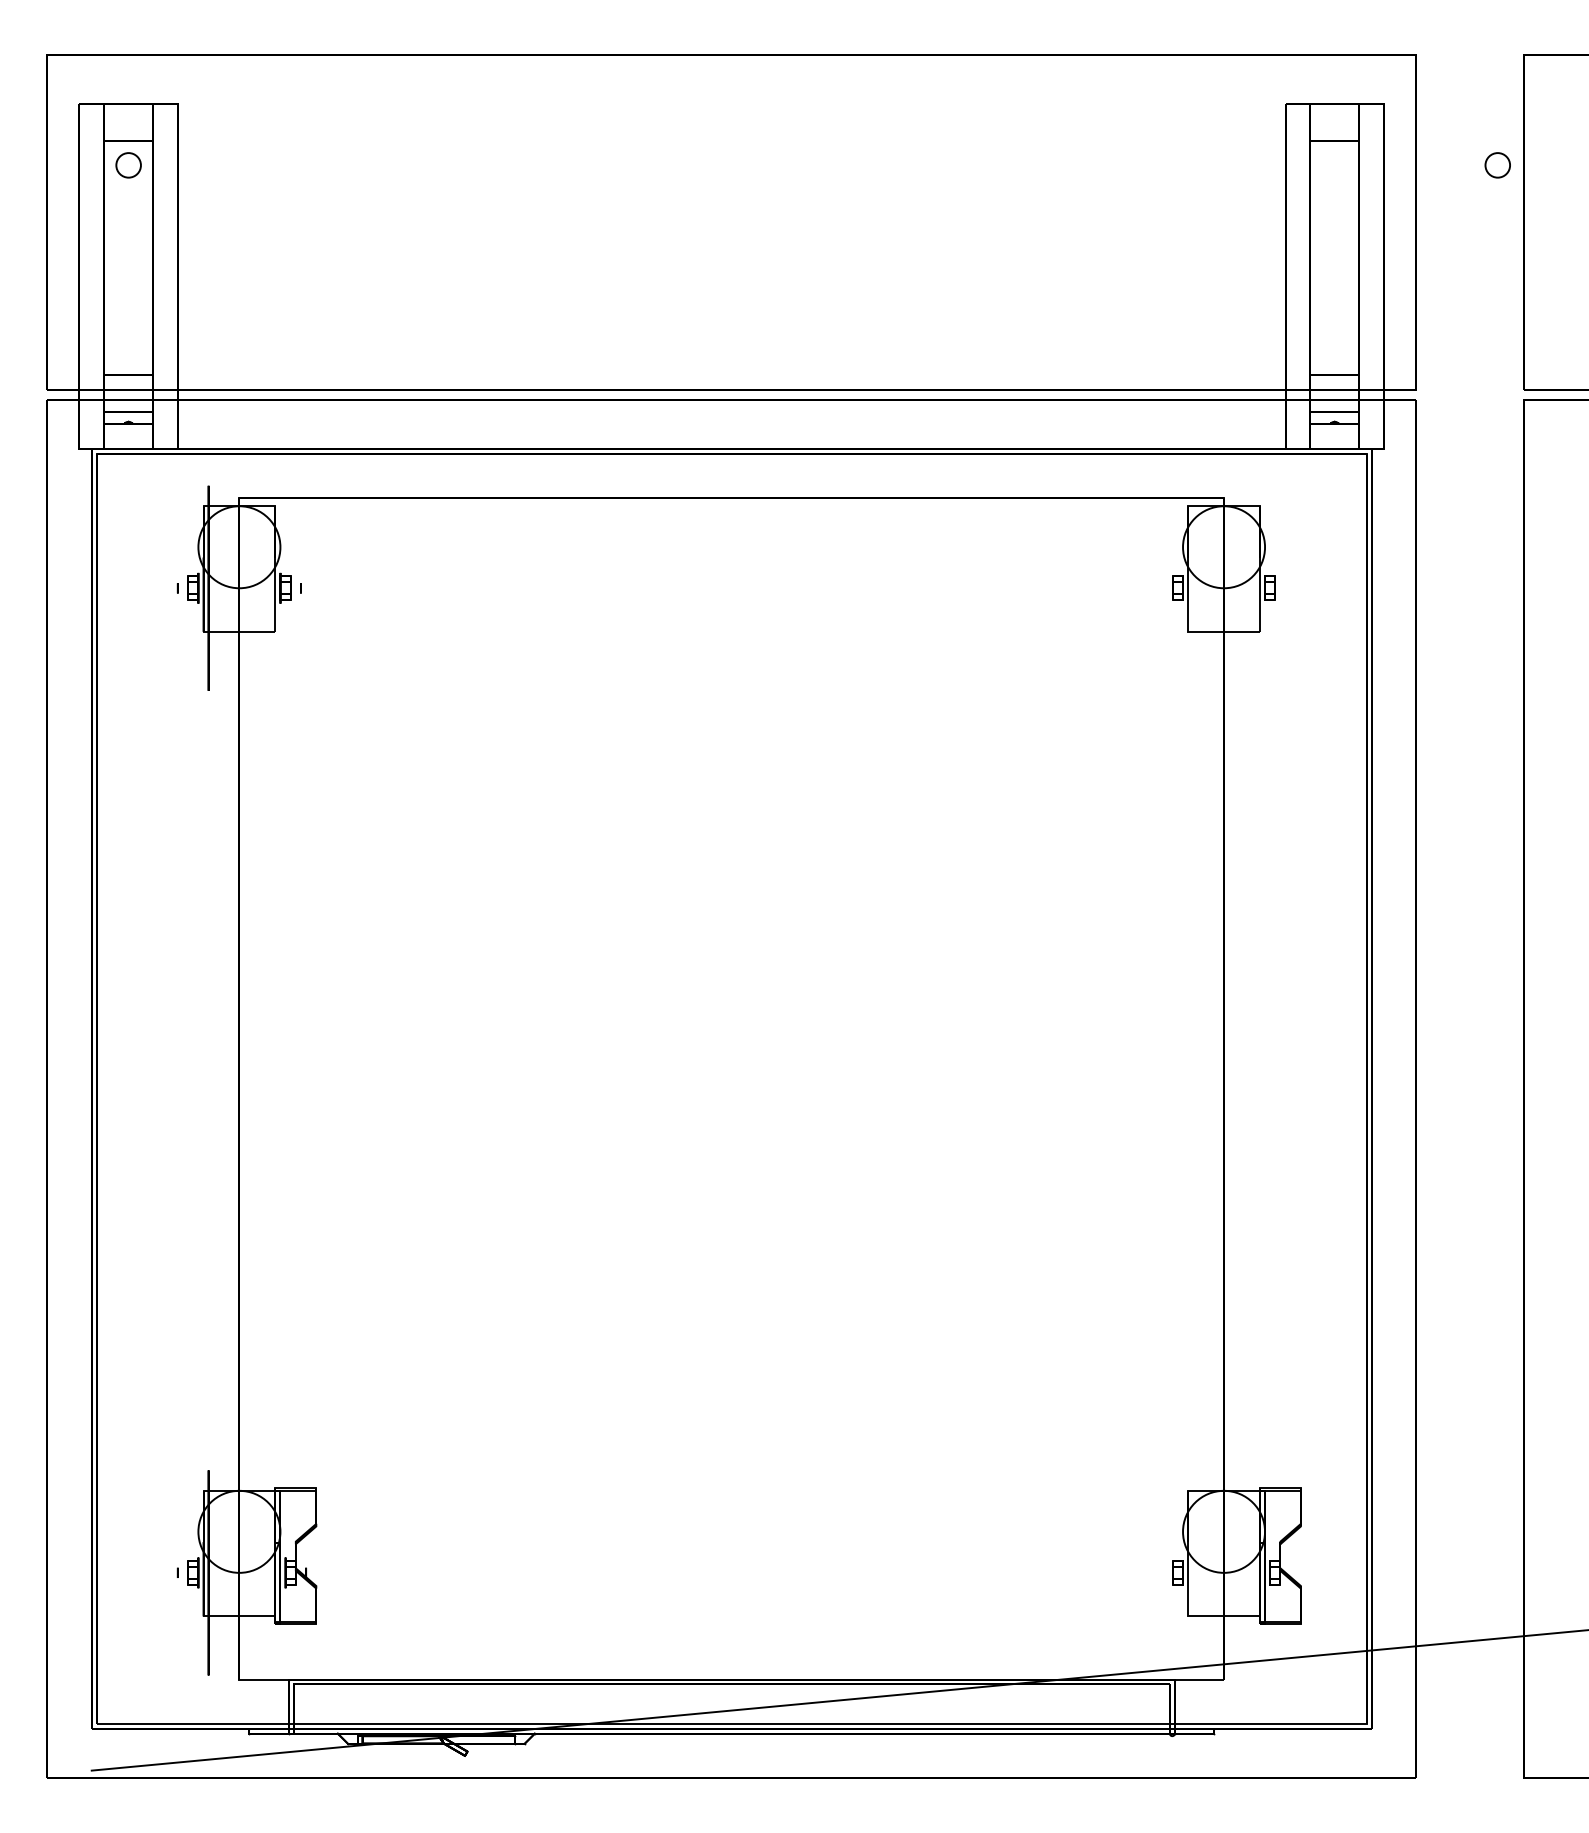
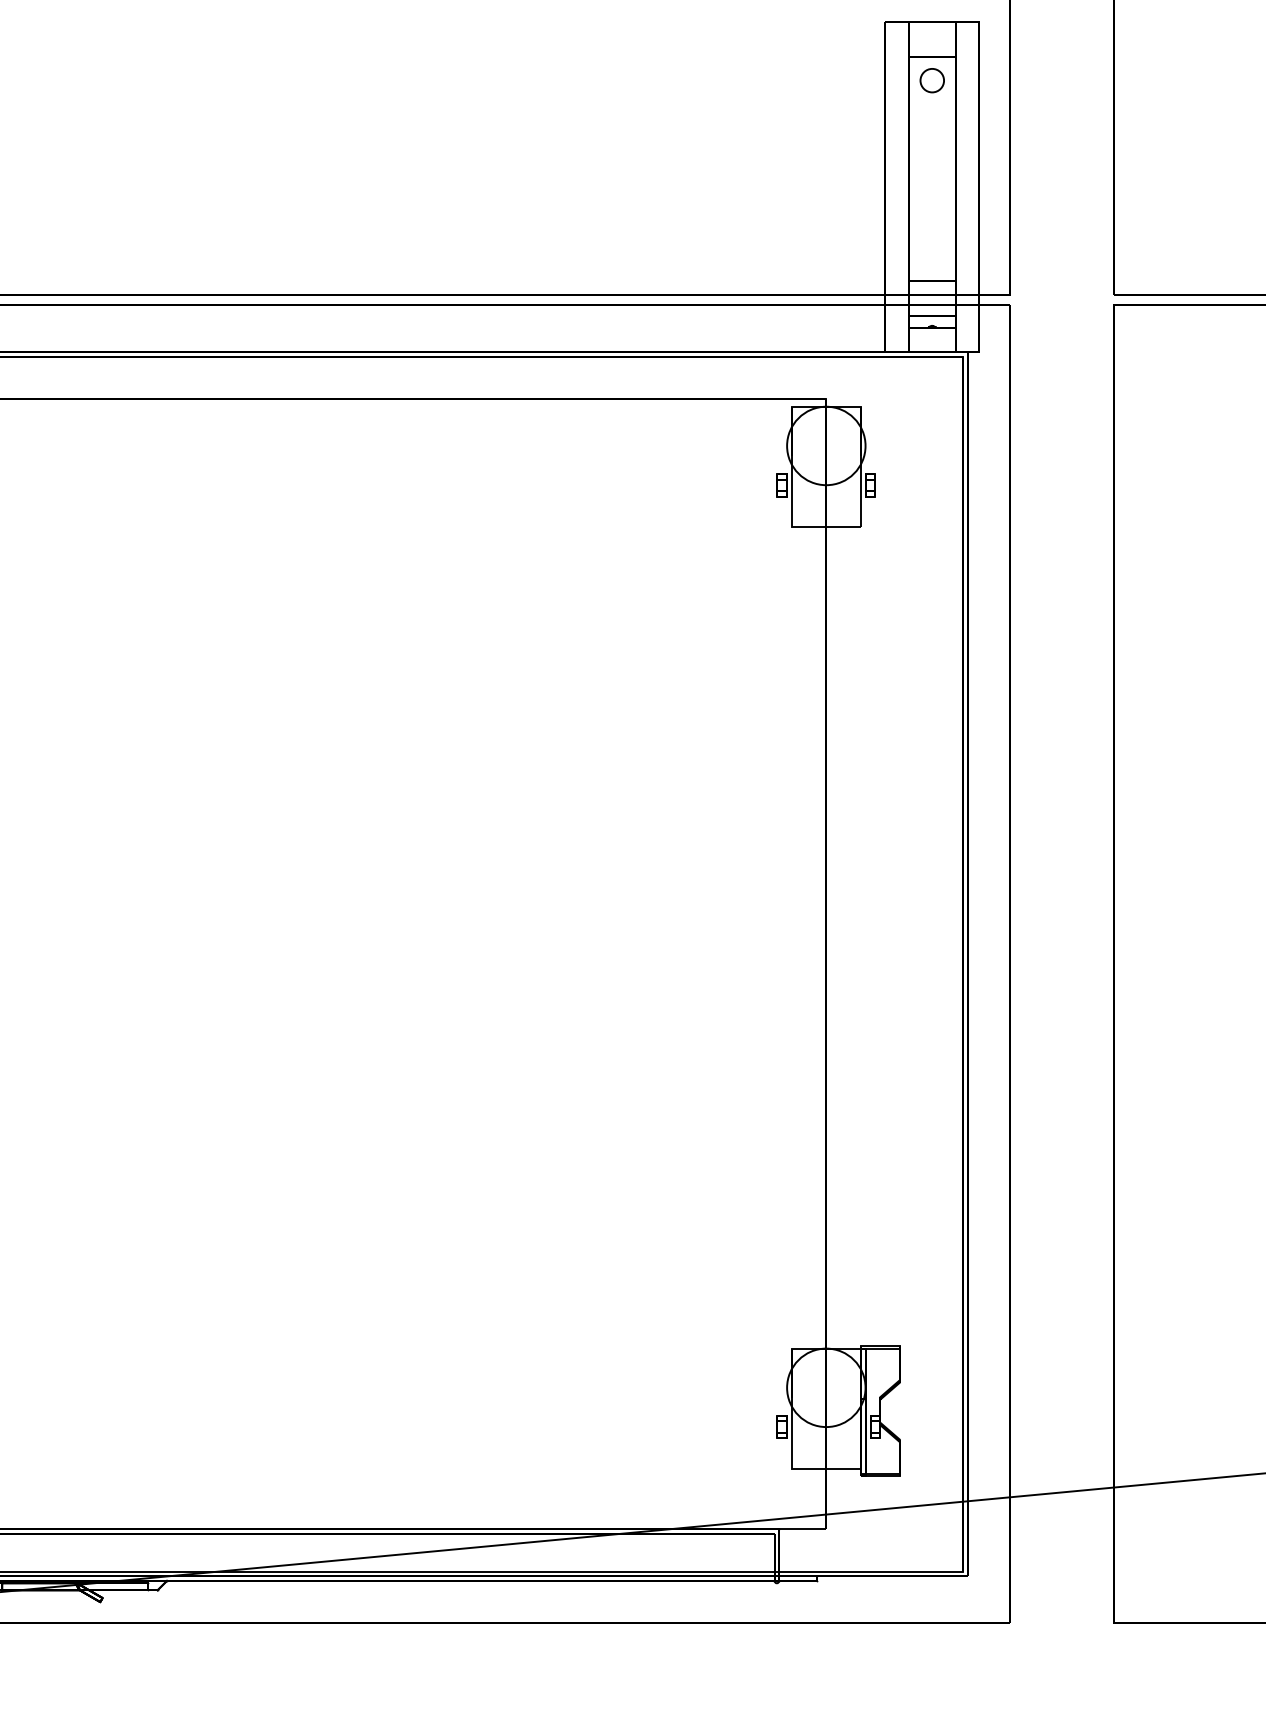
circle: (1497, 165) -> (932, 80), moved

